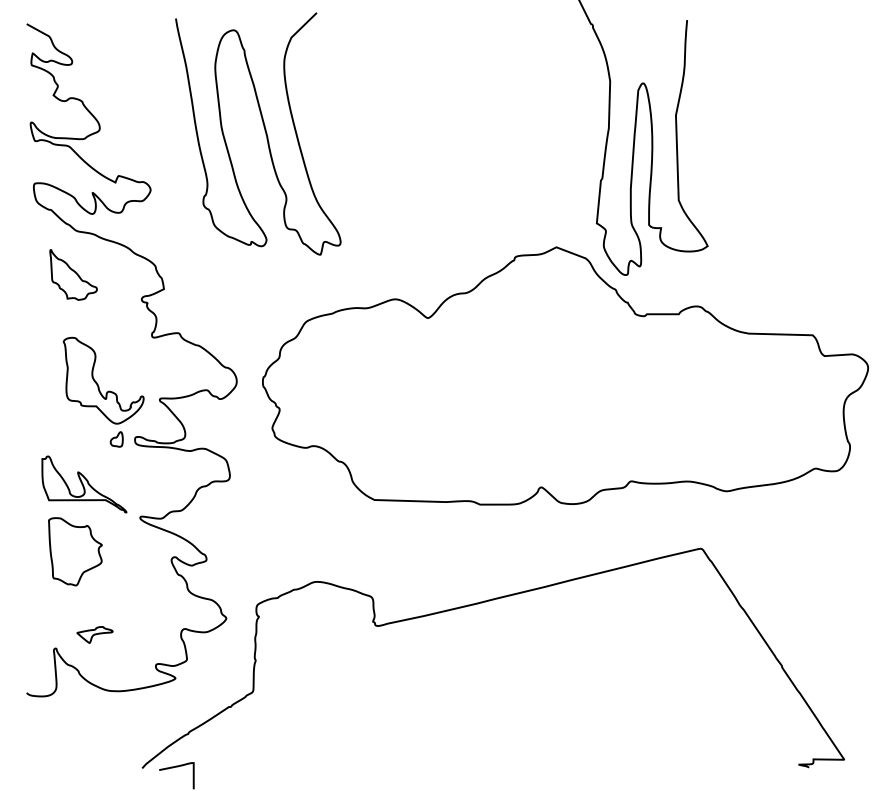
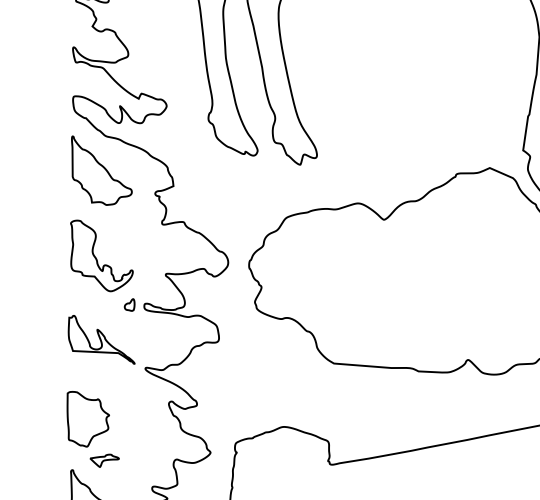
part: (73, 274) -> (101, 170), size x1.67
part: (97, 382) -> (96, 257), moved
part: (75, 551) -> (87, 419), moved

